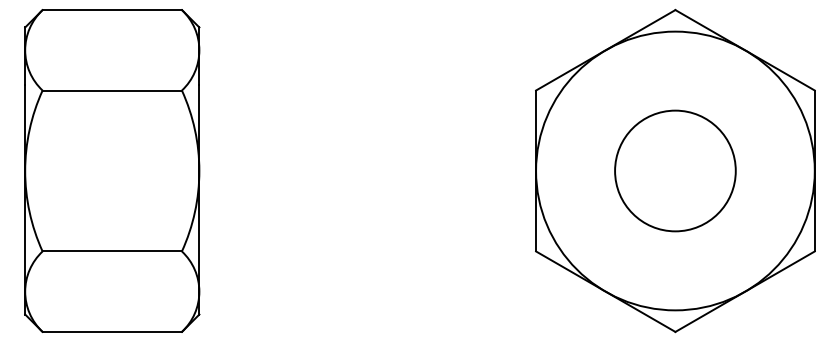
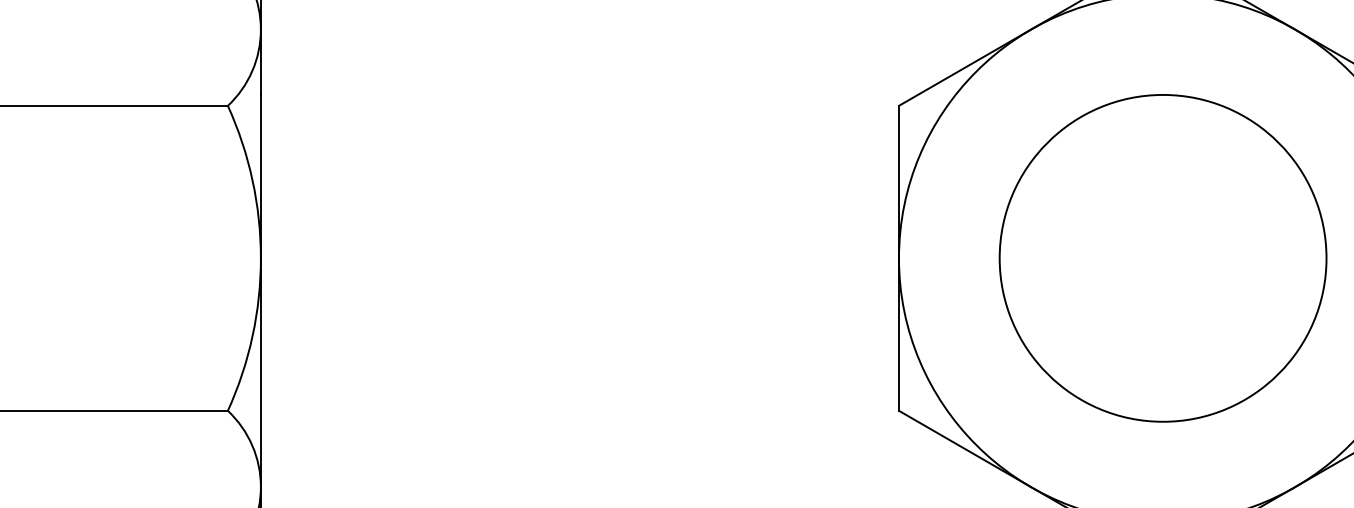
circle: (675, 170) -> (1163, 257), size x1.43

